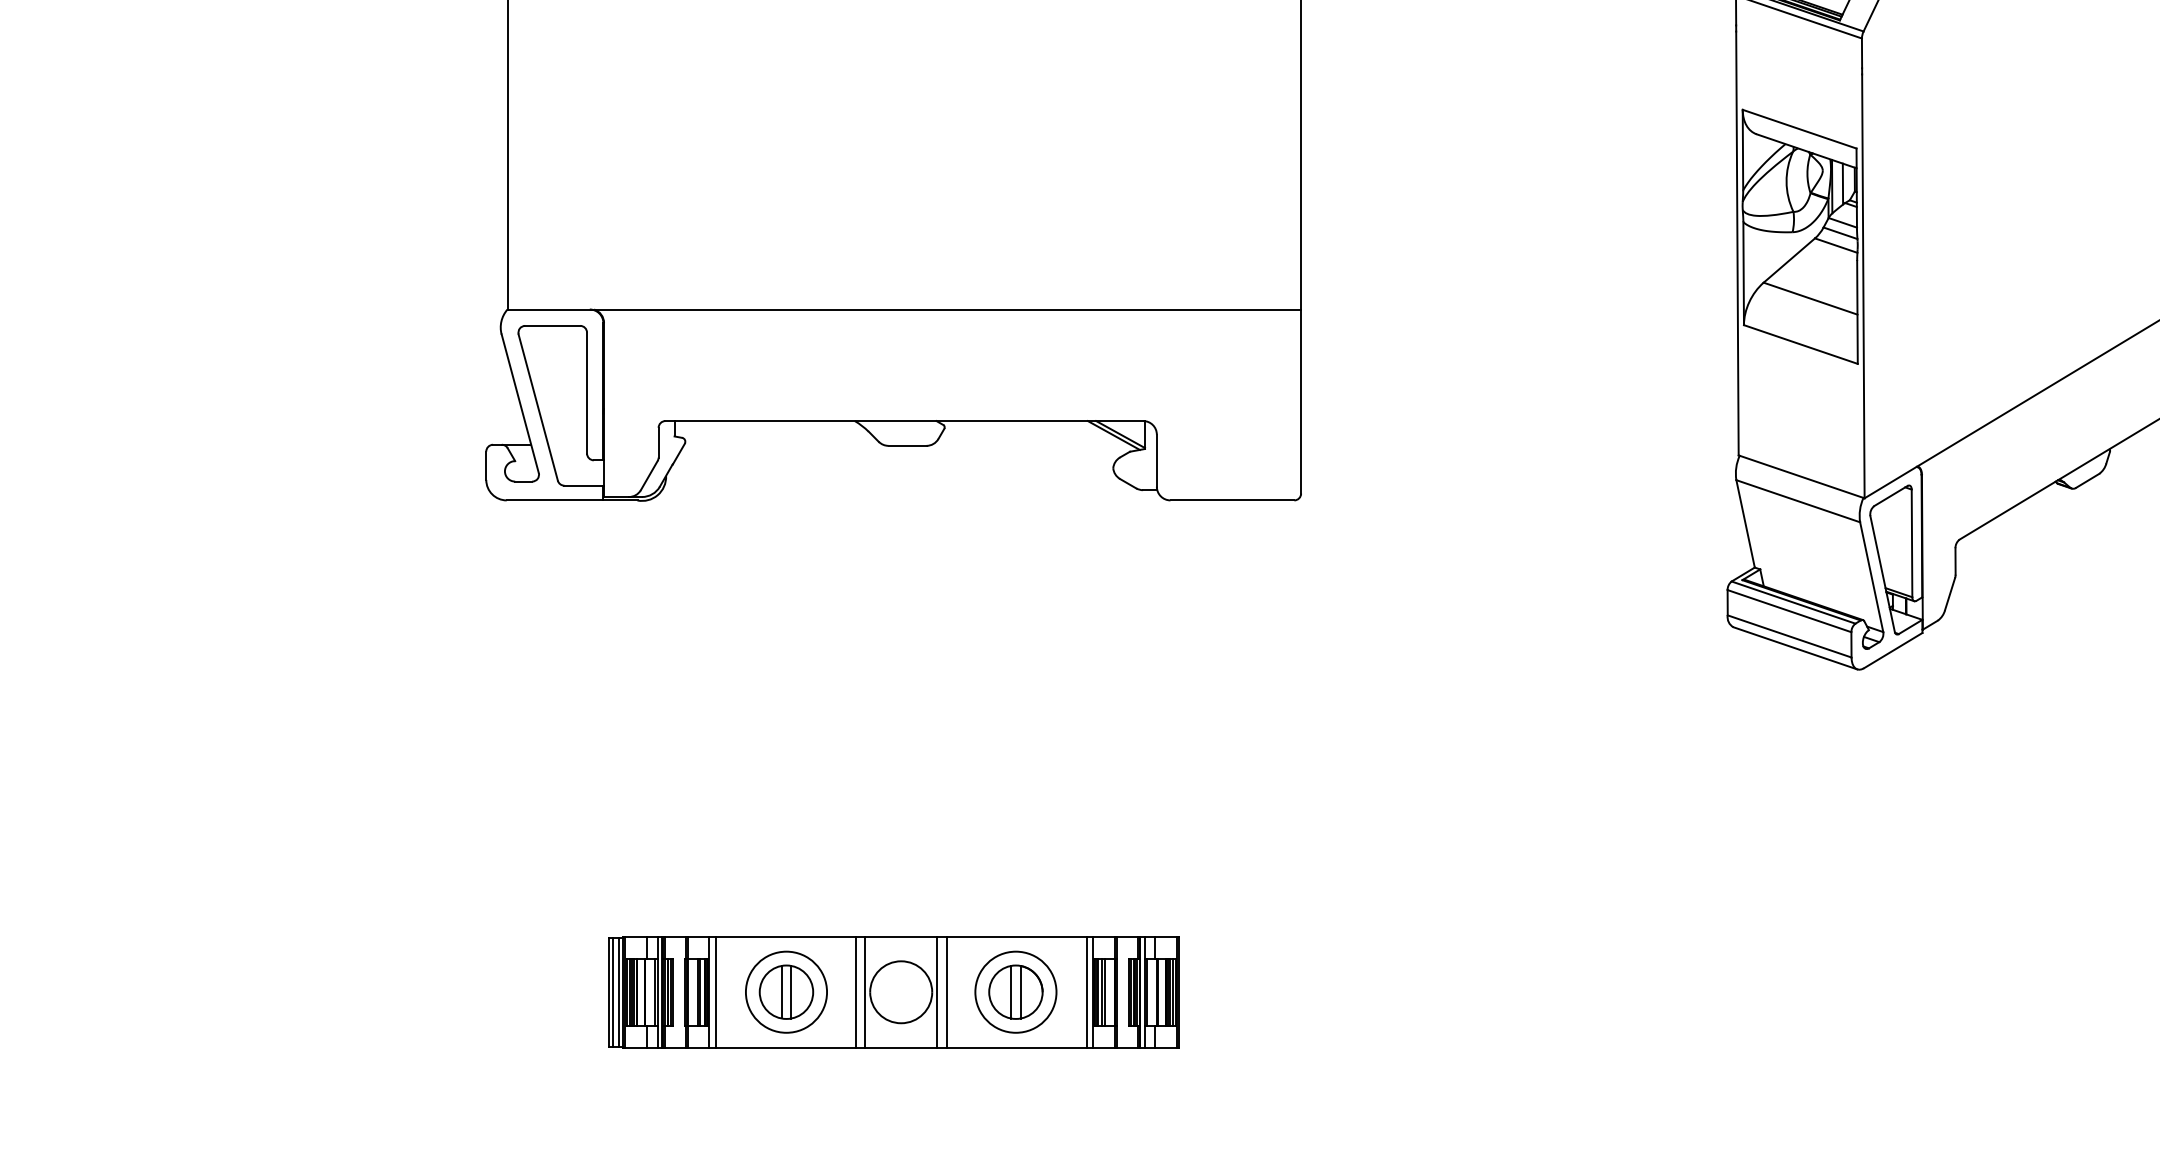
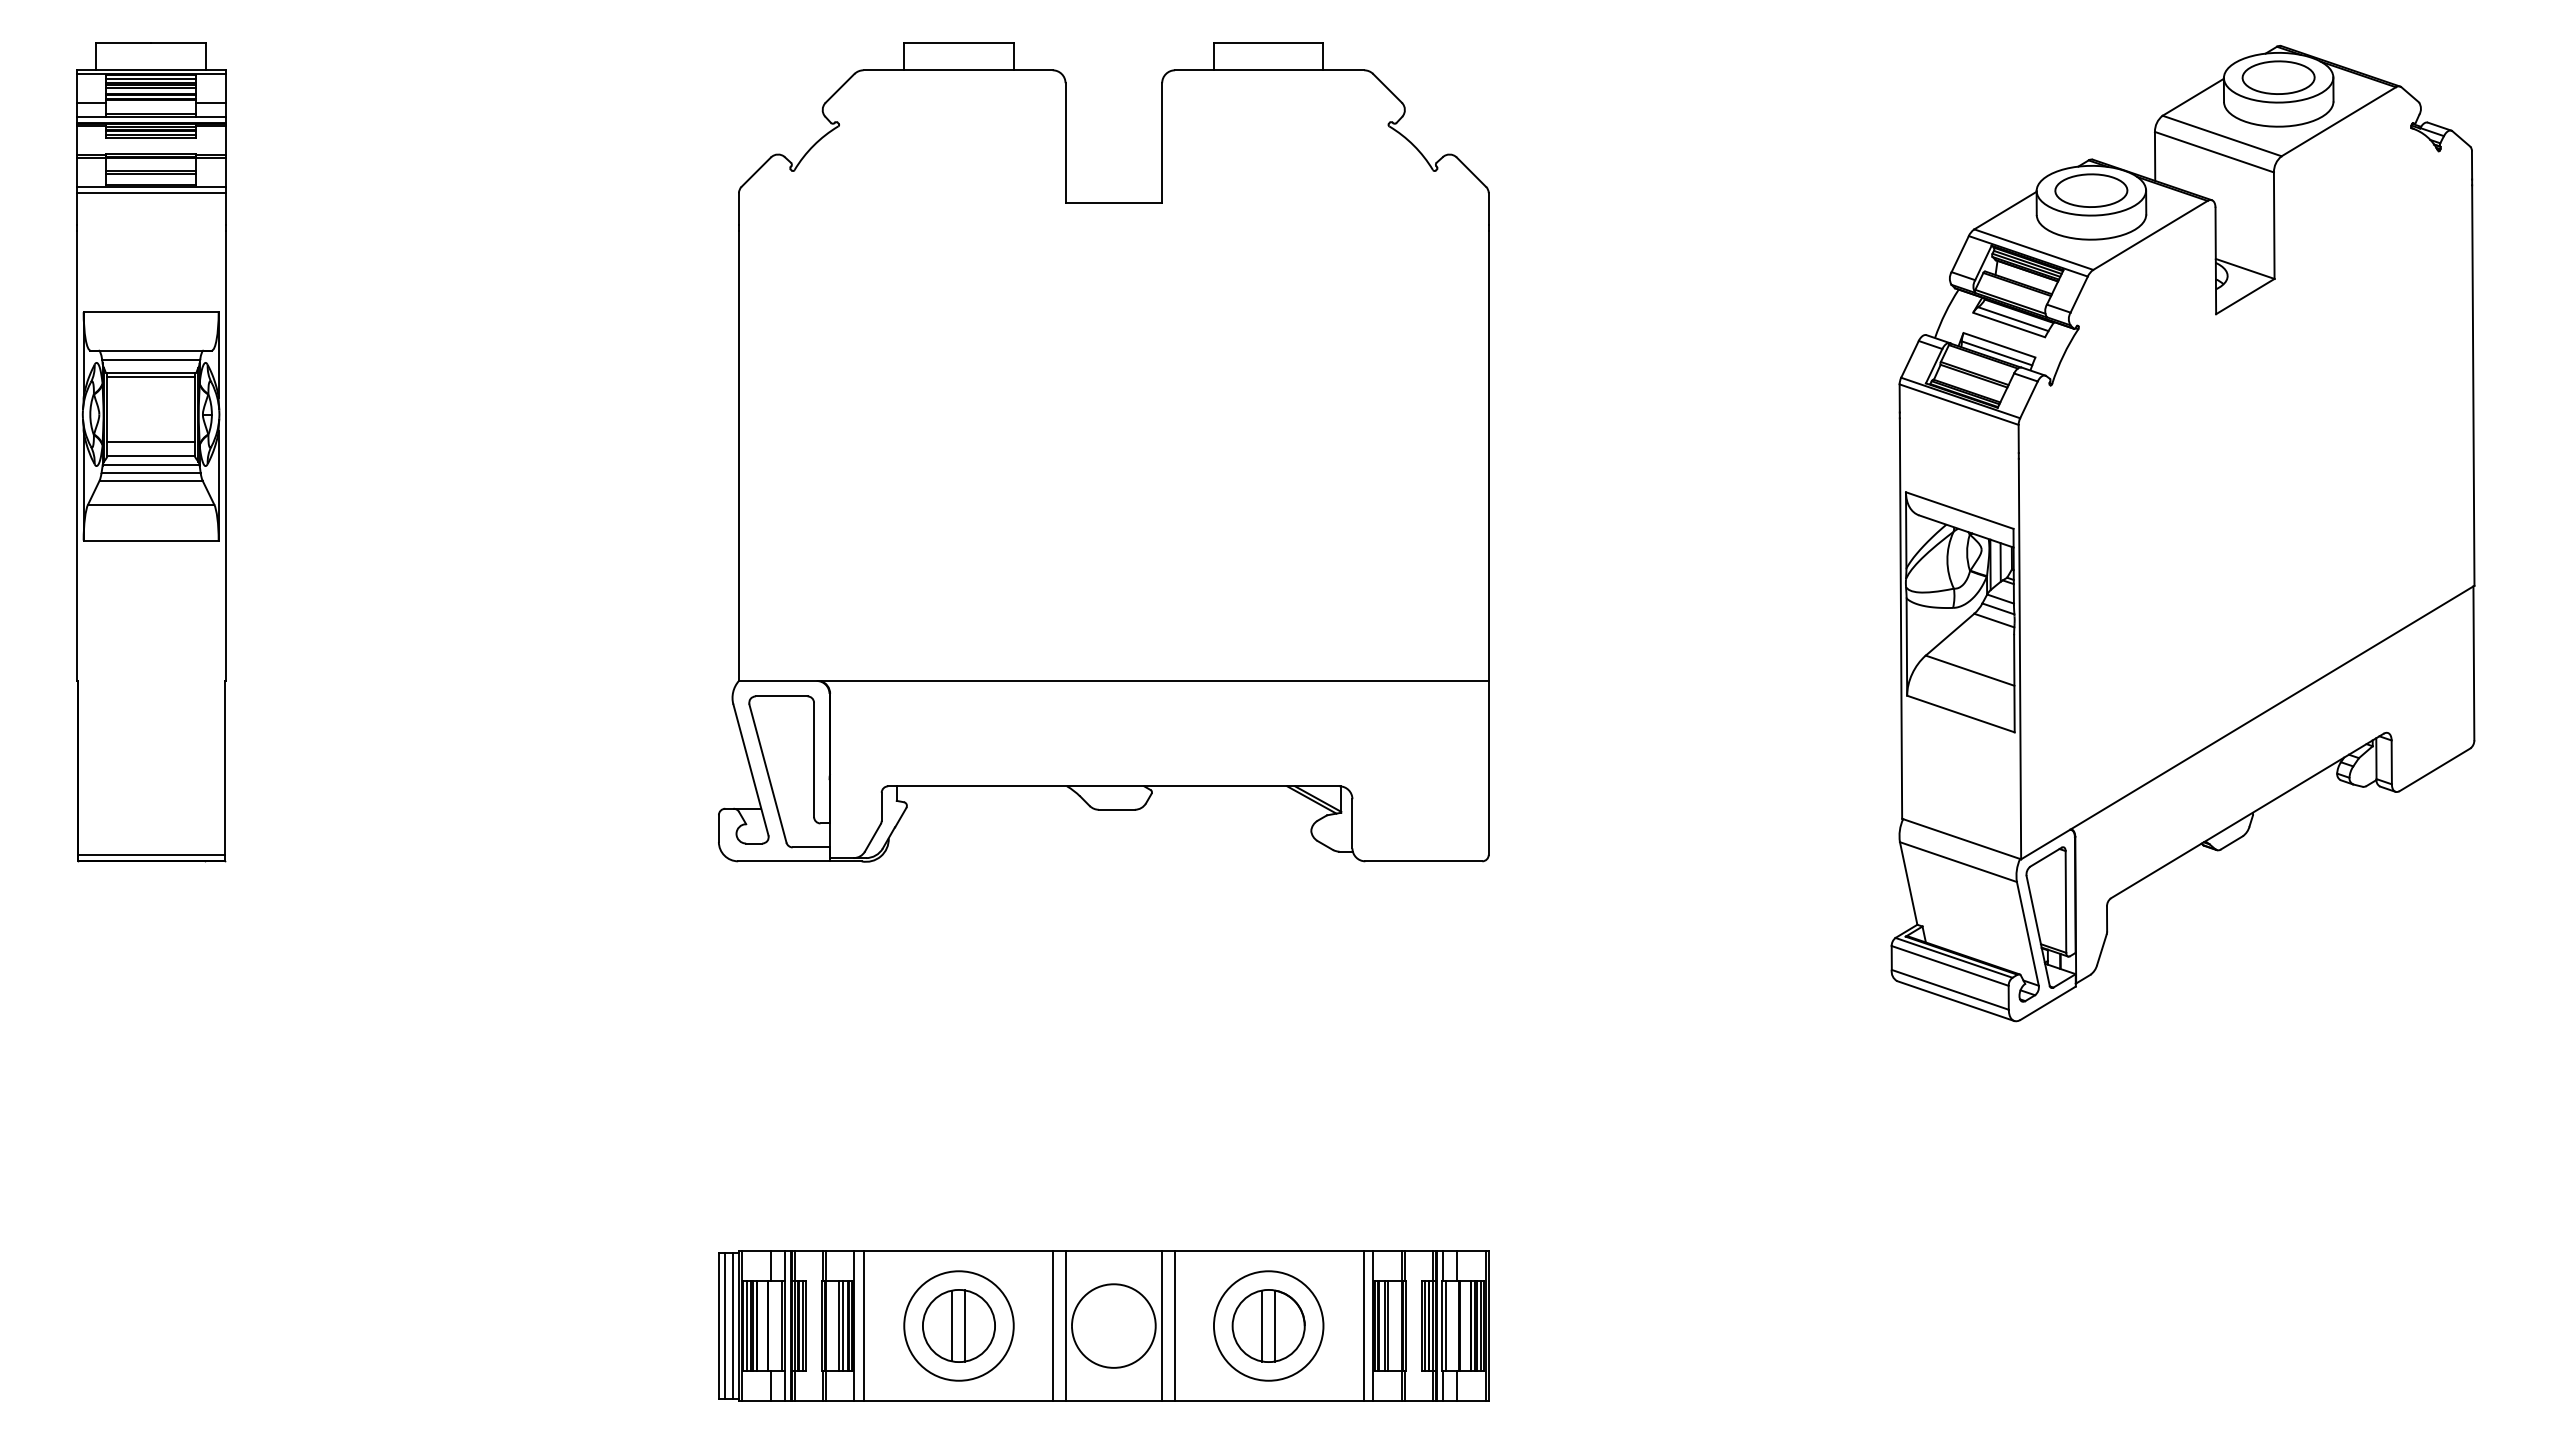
part: (893, 991) -> (1103, 1325), size x1.43

